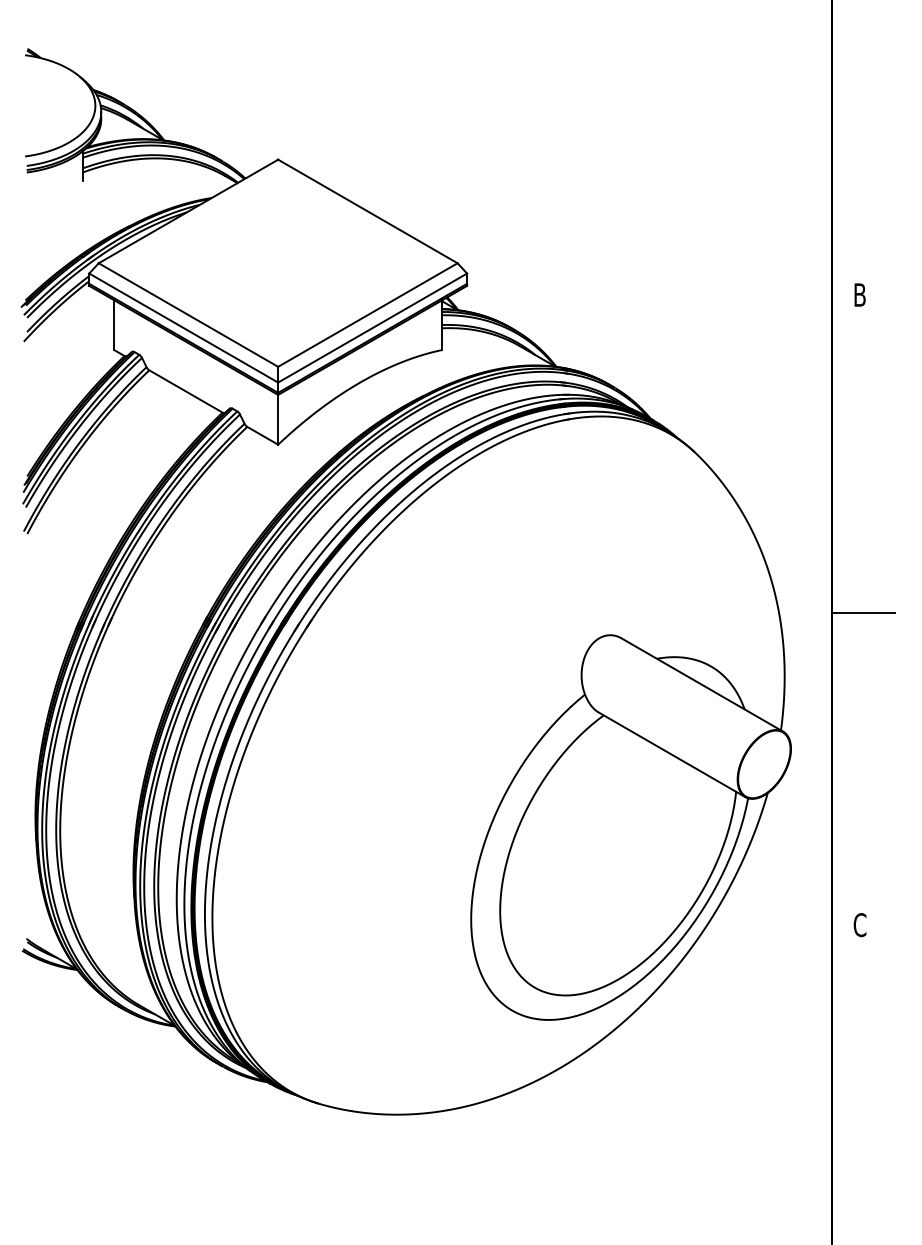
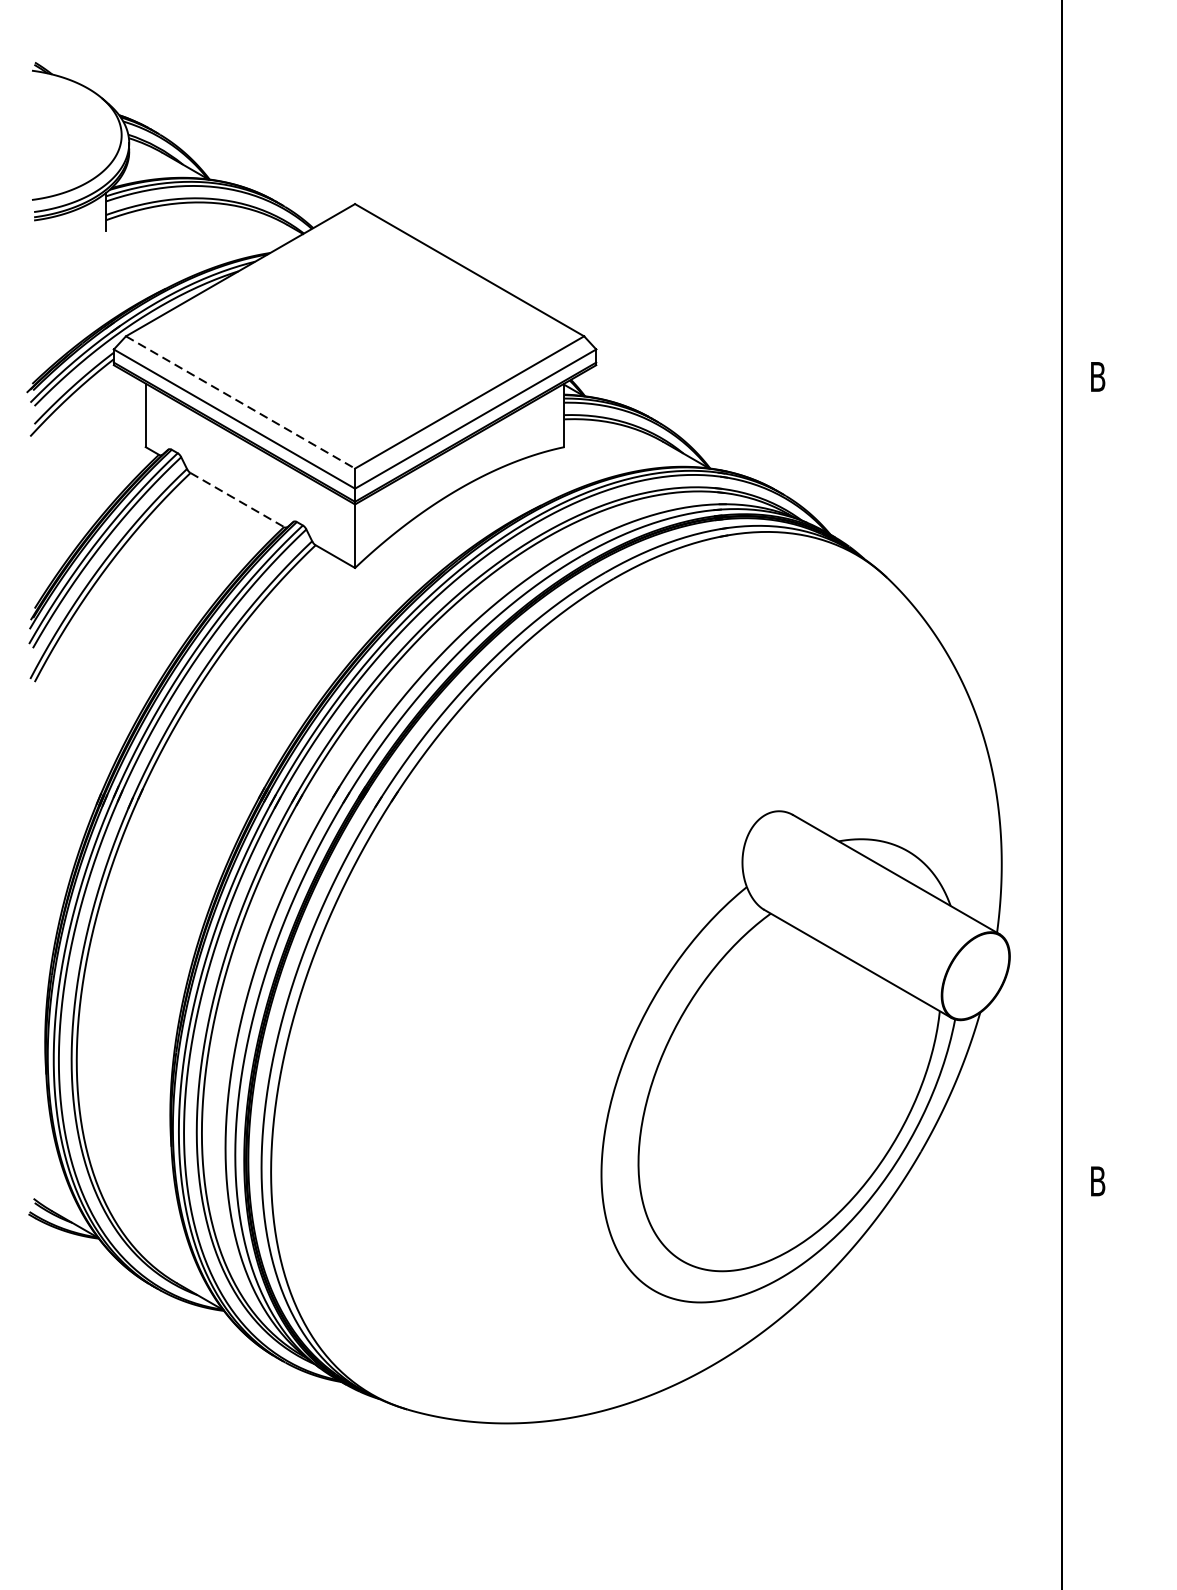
line: (188, 315) -> (240, 403), solid -> dashed
line: (186, 391) -> (238, 500), solid -> dashed
line: (862, 613) -> (1101, 783), removed
text: (859, 925) -> (1097, 1181), C -> B

